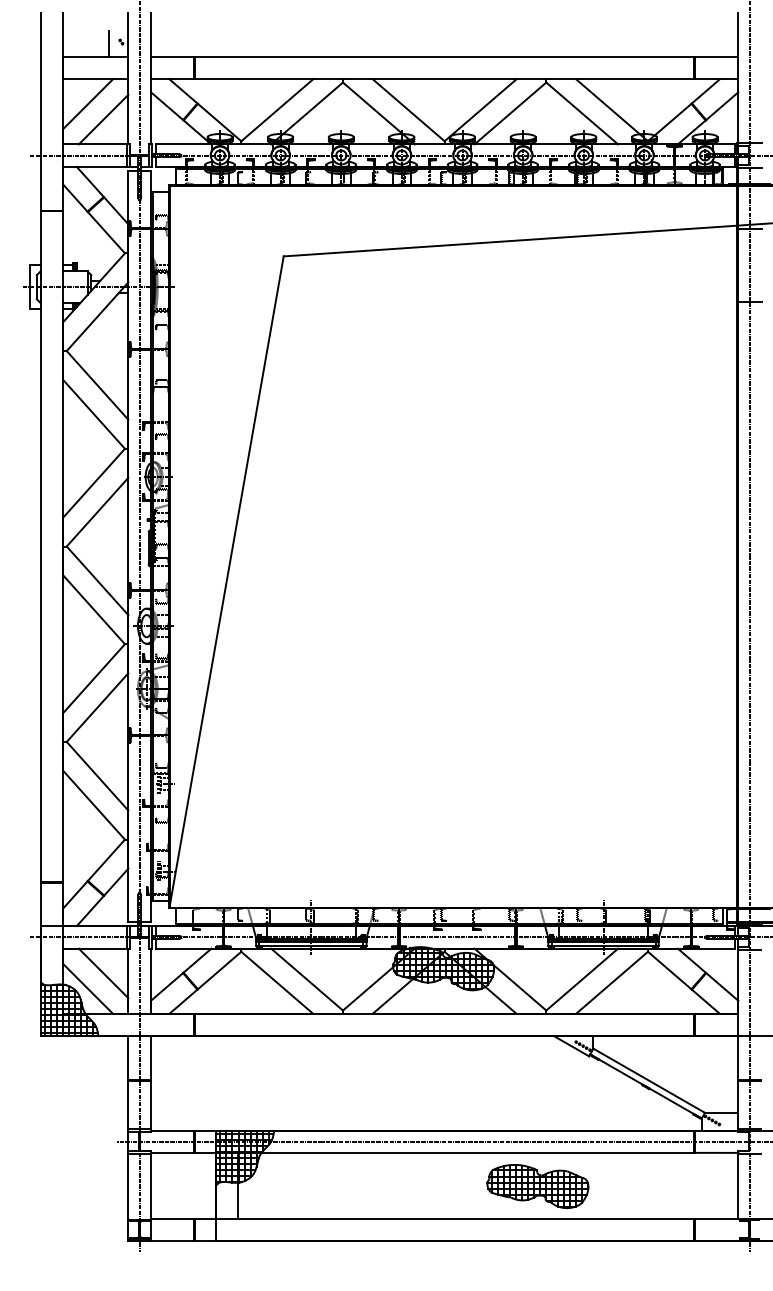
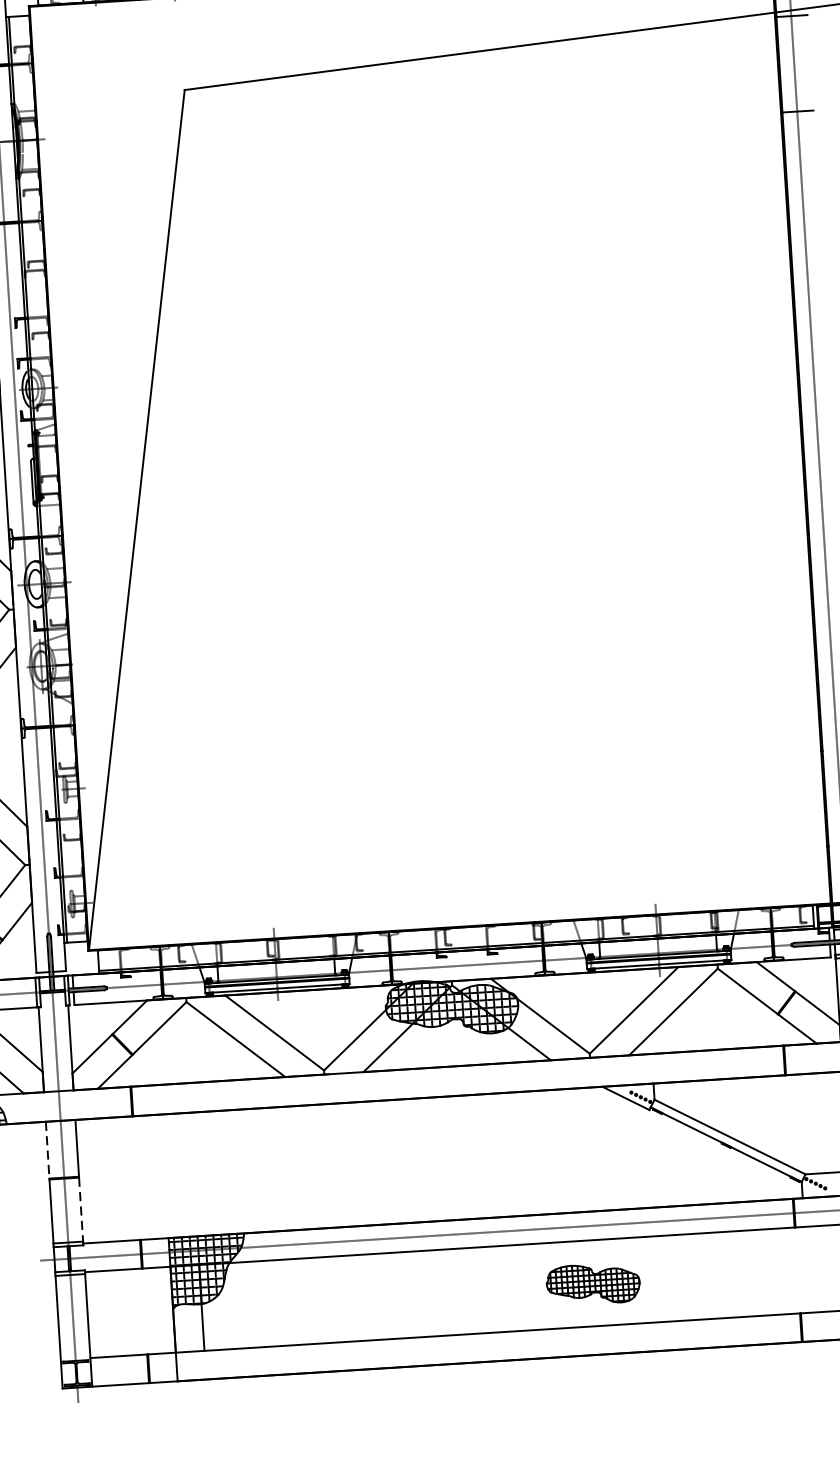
line: (128, 1058) -> (47, 1150), solid -> dashed
line: (151, 1105) -> (81, 1210), solid -> dashed
part: (537, 1186) -> (592, 1284), size x0.7

